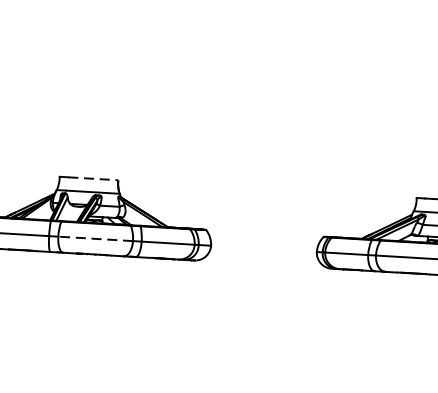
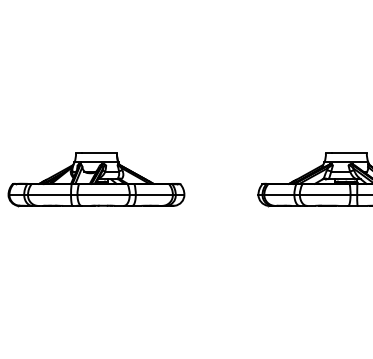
line: (93, 179) -> (99, 153), dashed -> solid
line: (95, 238) -> (103, 194), dashed -> solid

